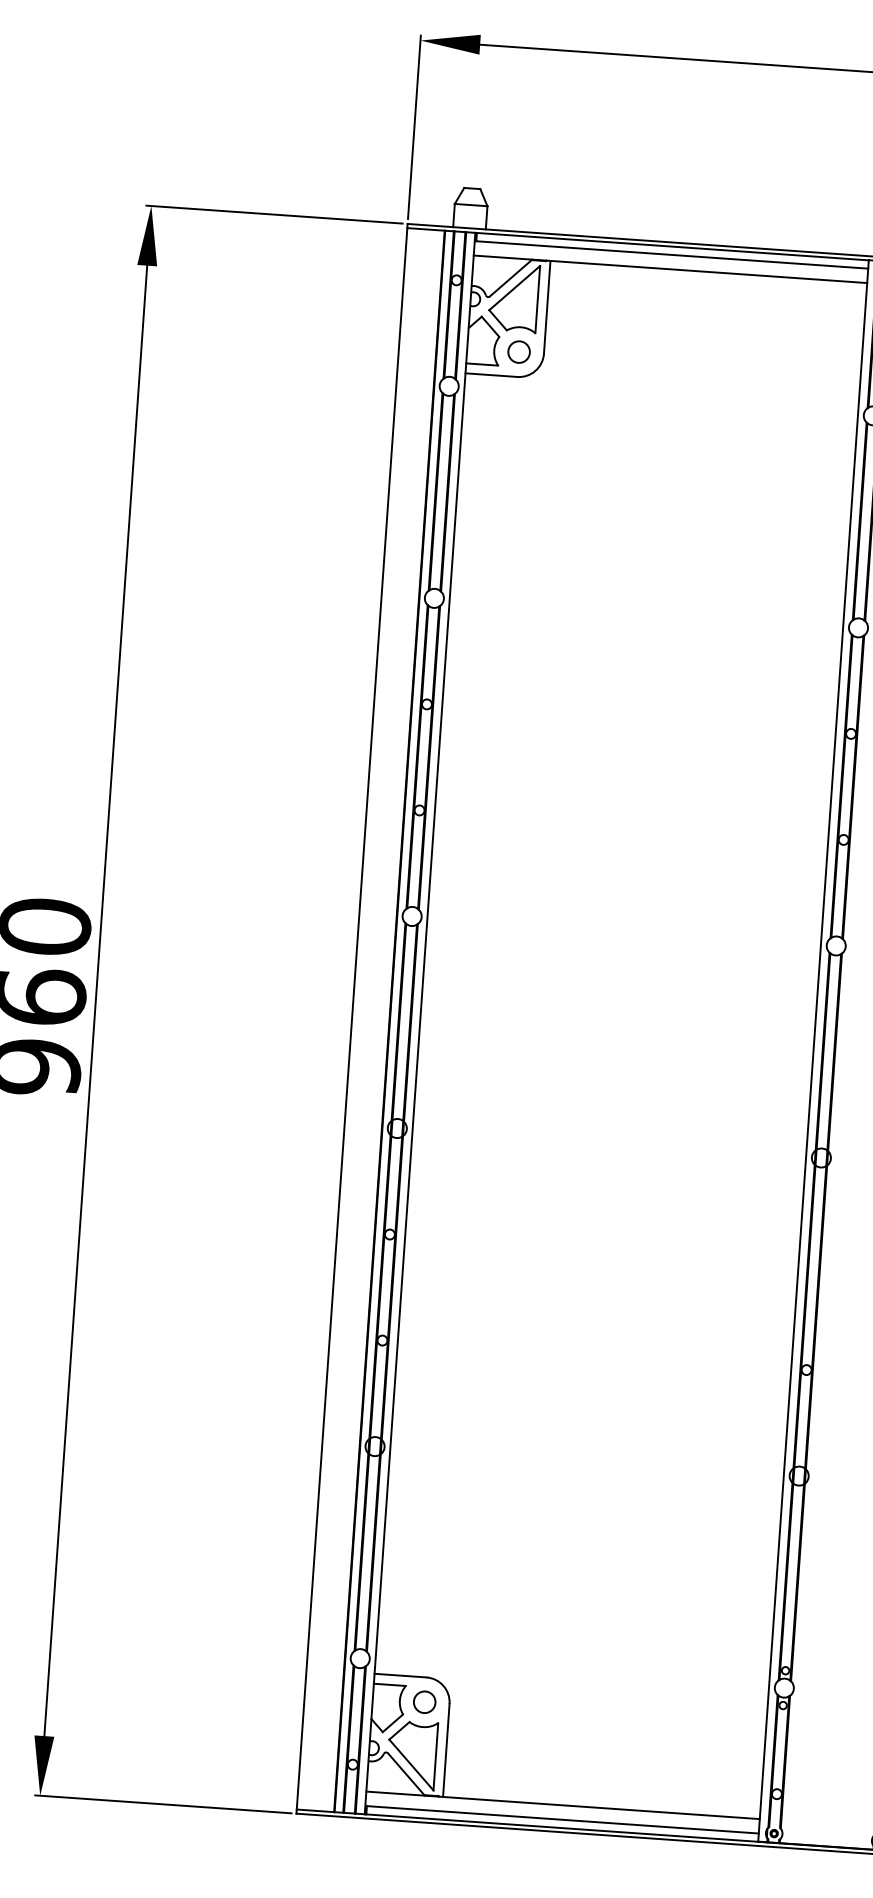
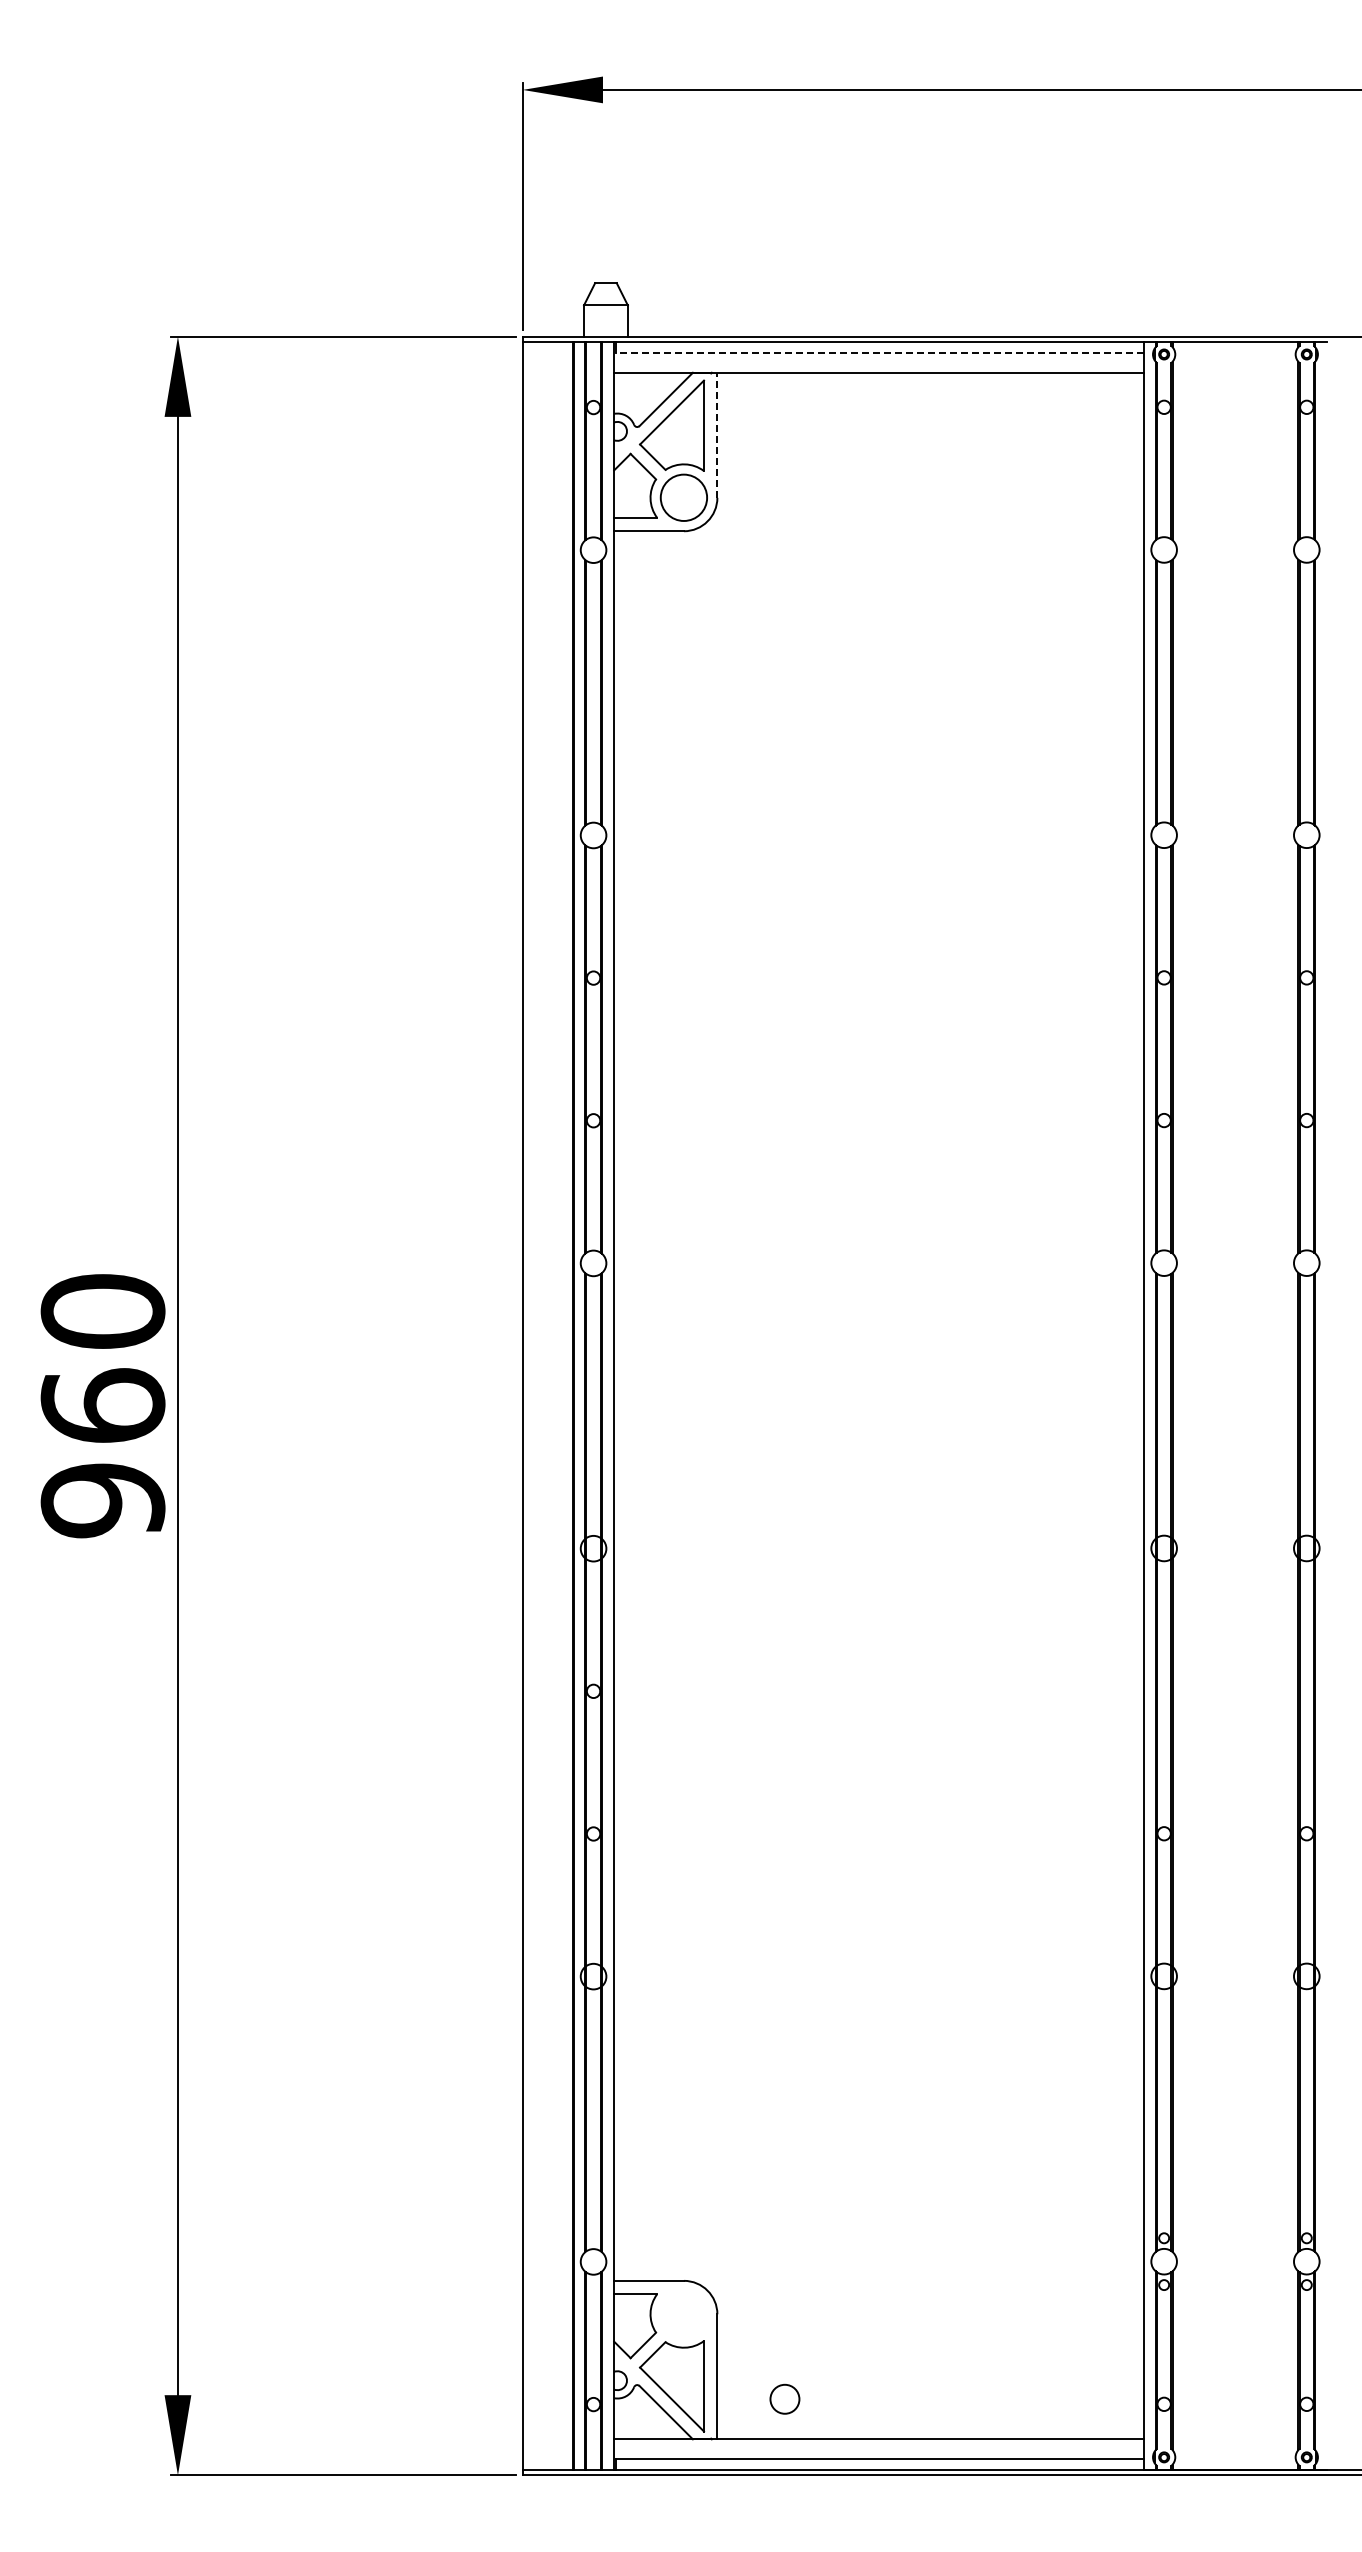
line: (671, 255) -> (879, 353), solid -> dashed
line: (547, 307) -> (717, 435), solid -> dashed
circle: (518, 351) -> (683, 497), size x1.6
circle: (424, 1701) -> (784, 2398), moved

